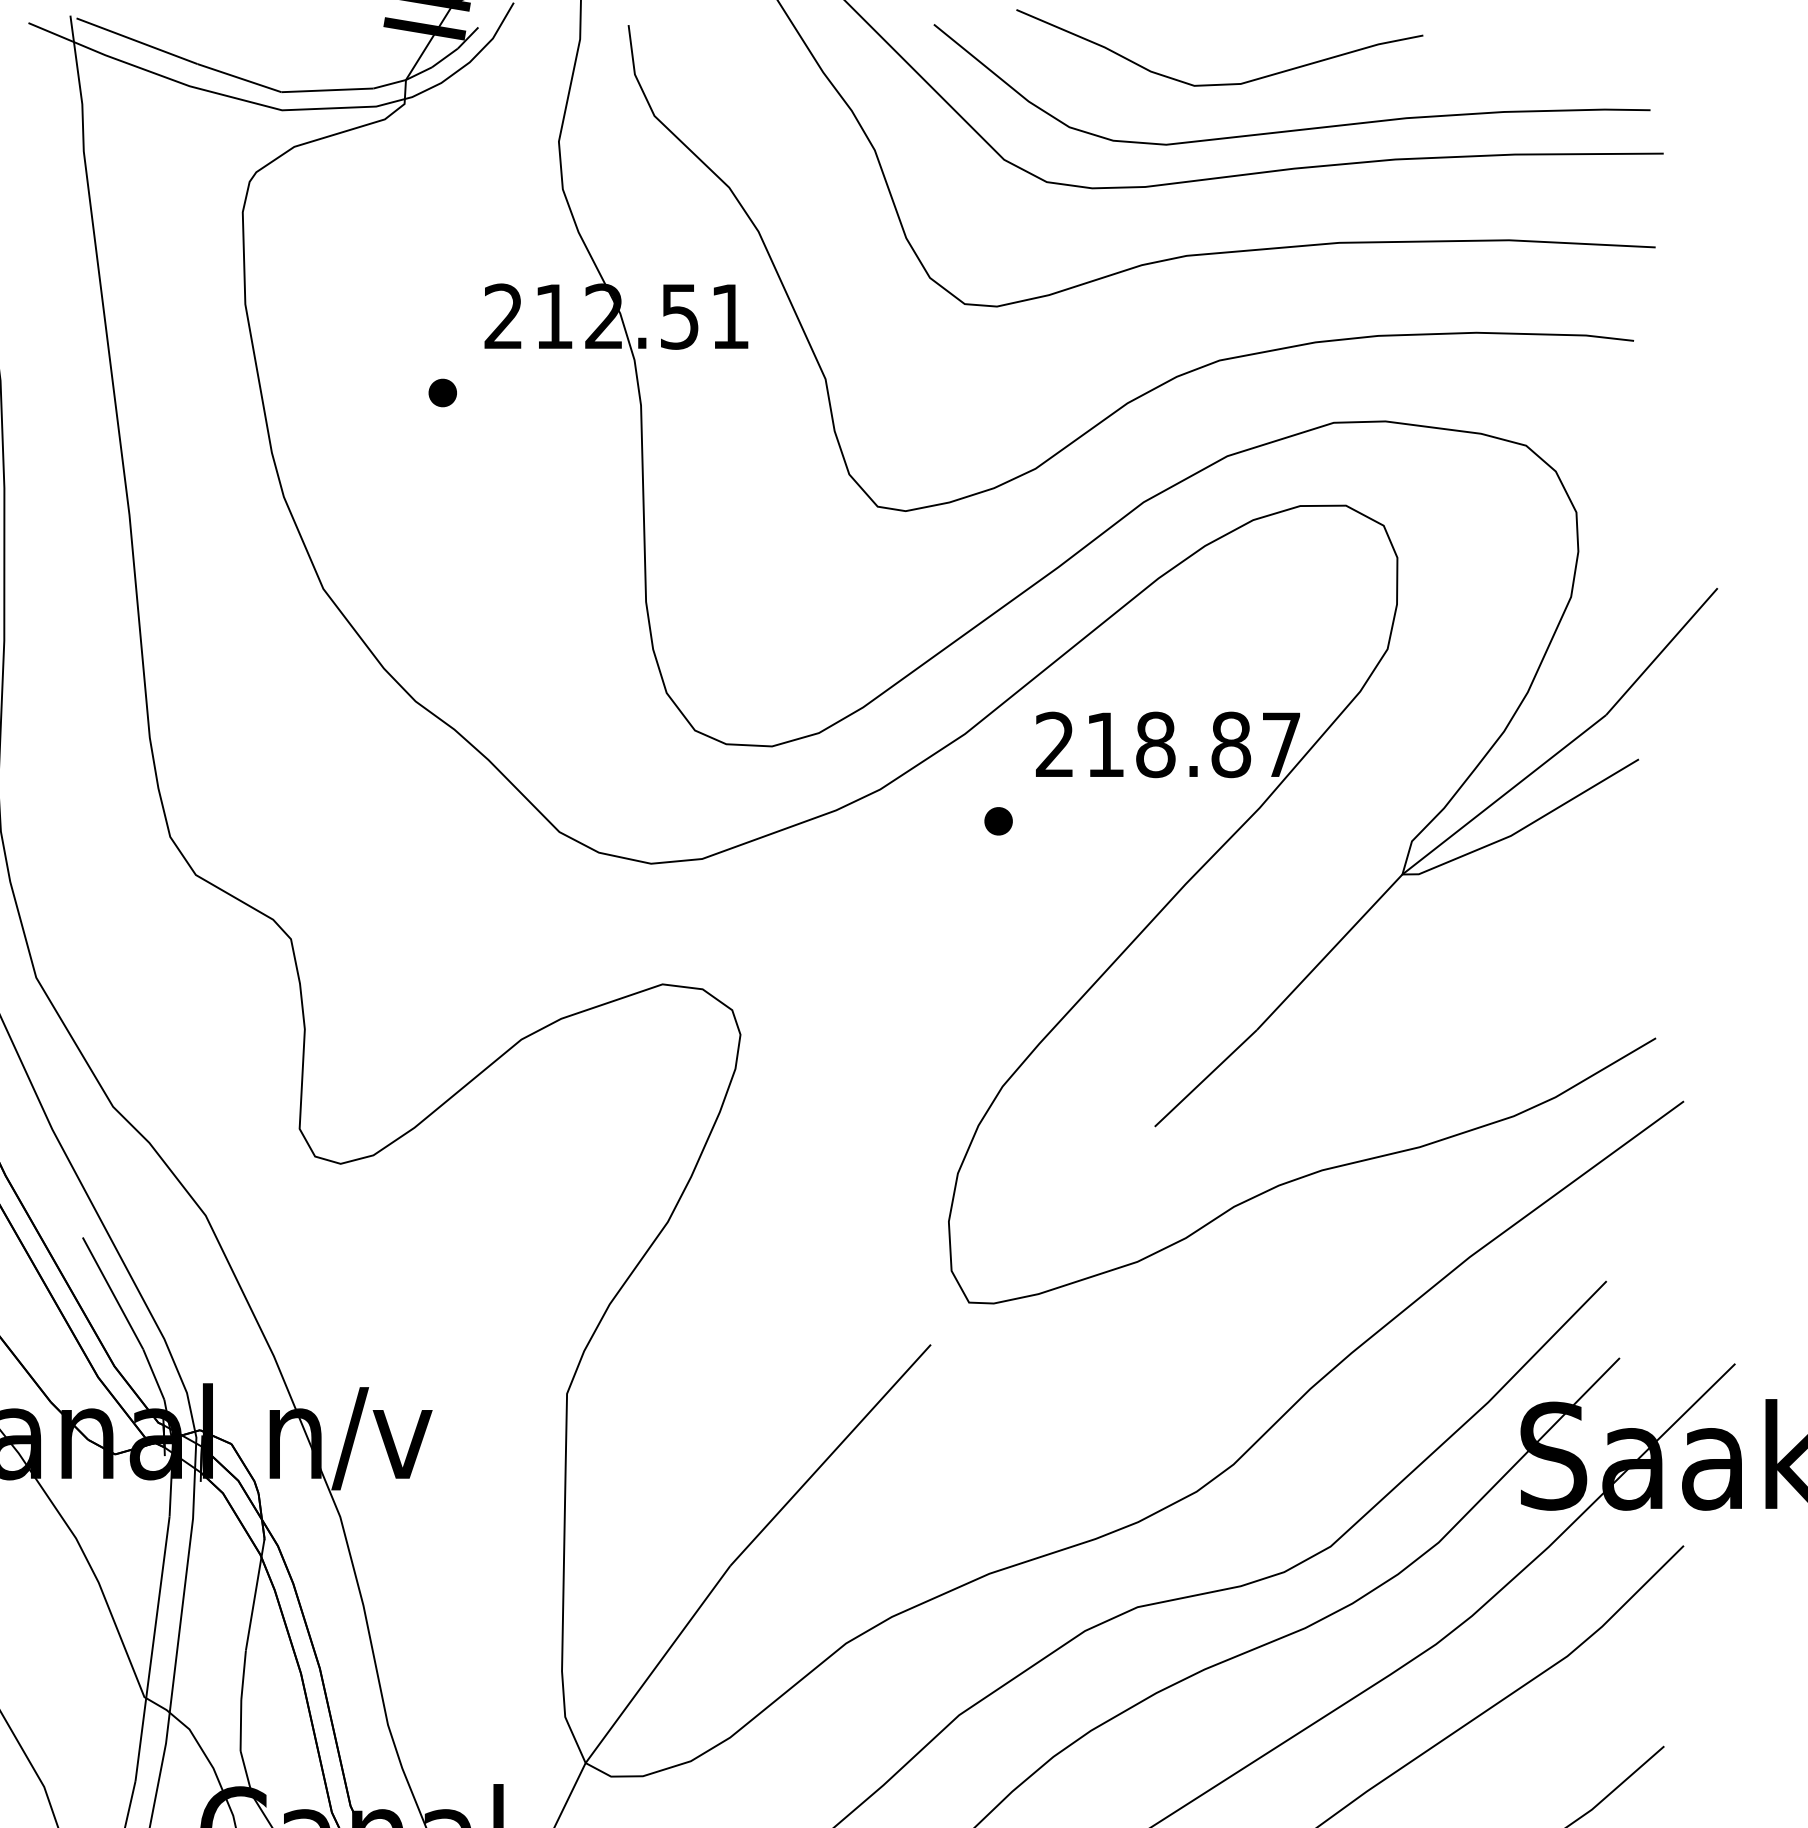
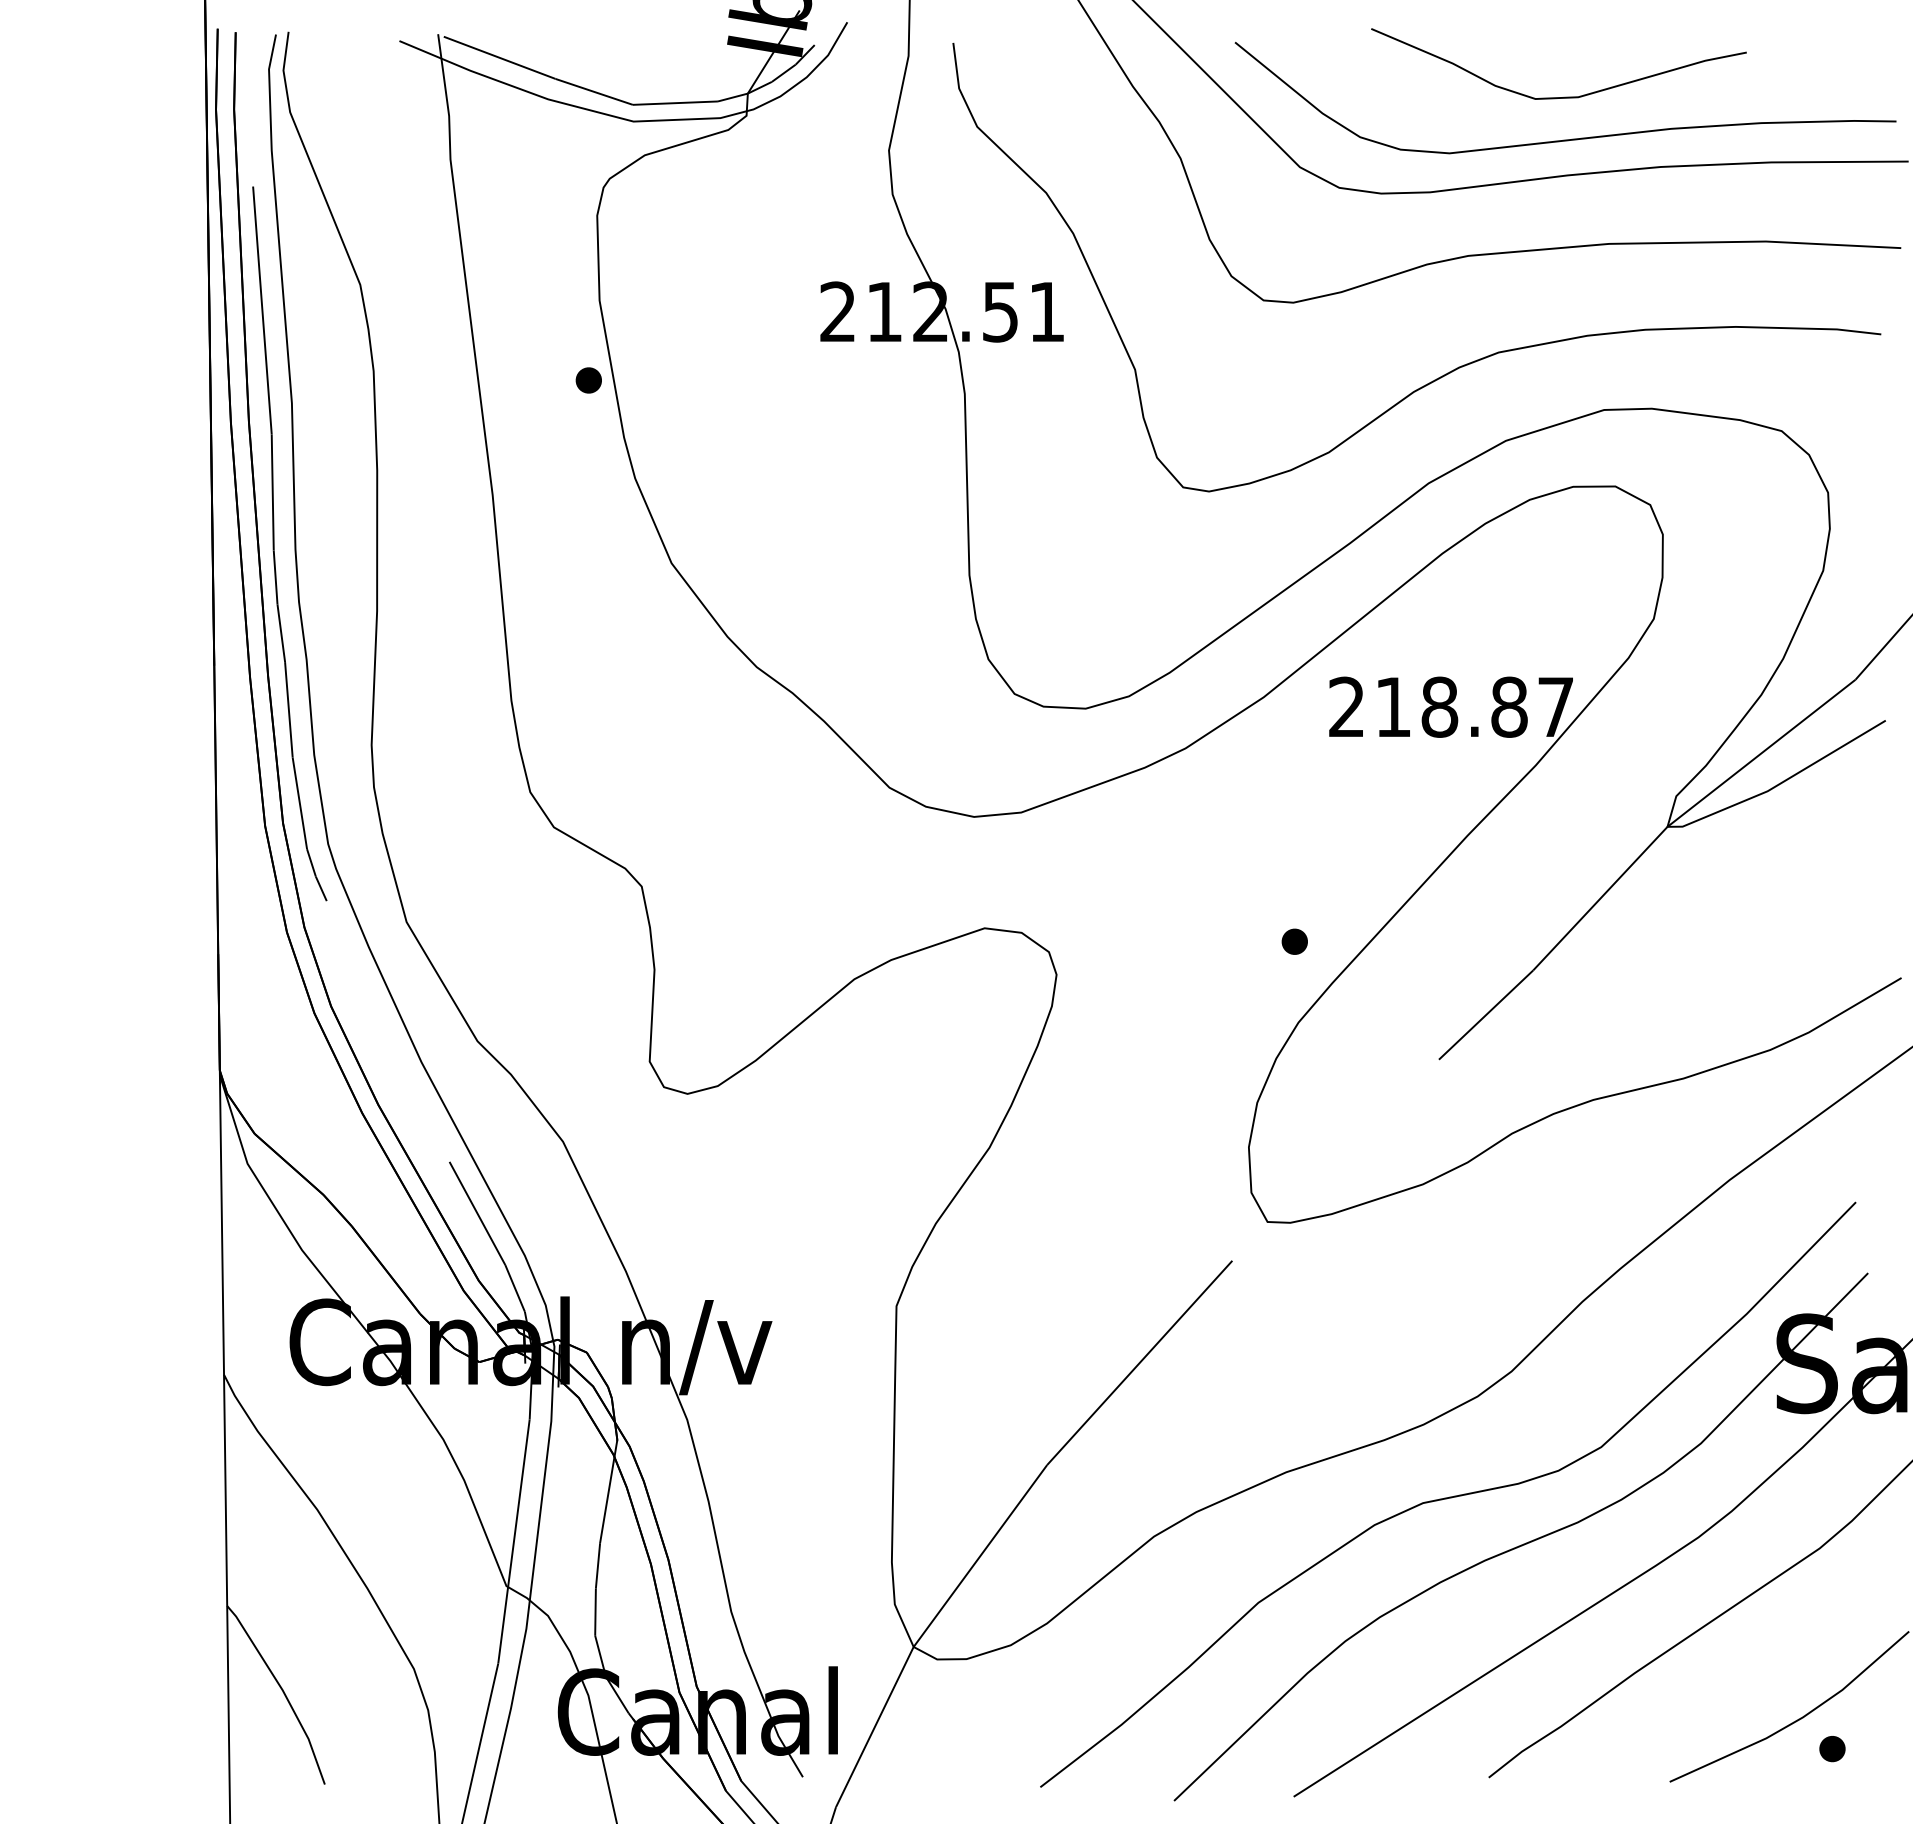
curve: (1225, 83) -> (1564, 96), moved
part: (442, 393) -> (588, 380), moved
part: (998, 821) -> (1294, 941), moved

